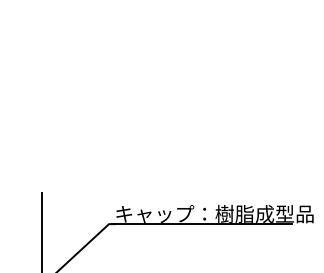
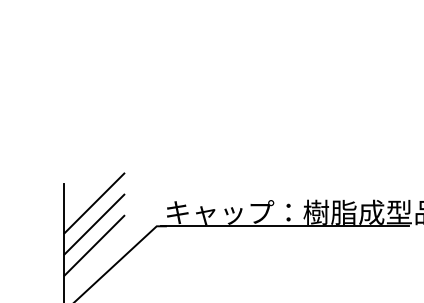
line: (63, 207) -> (93, 203), added
line: (63, 222) -> (93, 224), added
line: (63, 237) -> (93, 244), added

